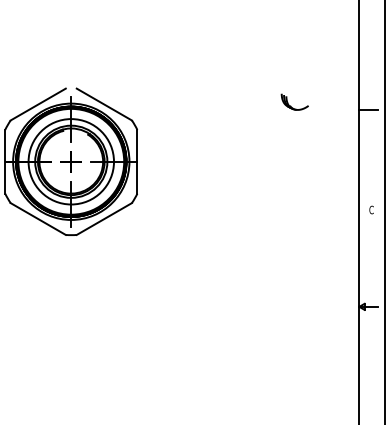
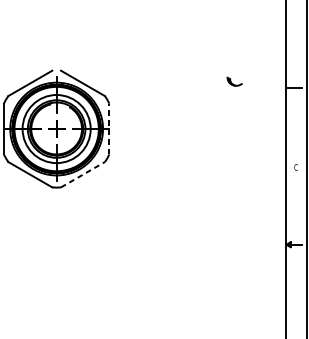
part: (294, 101) -> (234, 80), size x0.7
line: (137, 161) -> (109, 128), solid -> dashed
line: (104, 219) -> (83, 175), solid -> dashed

